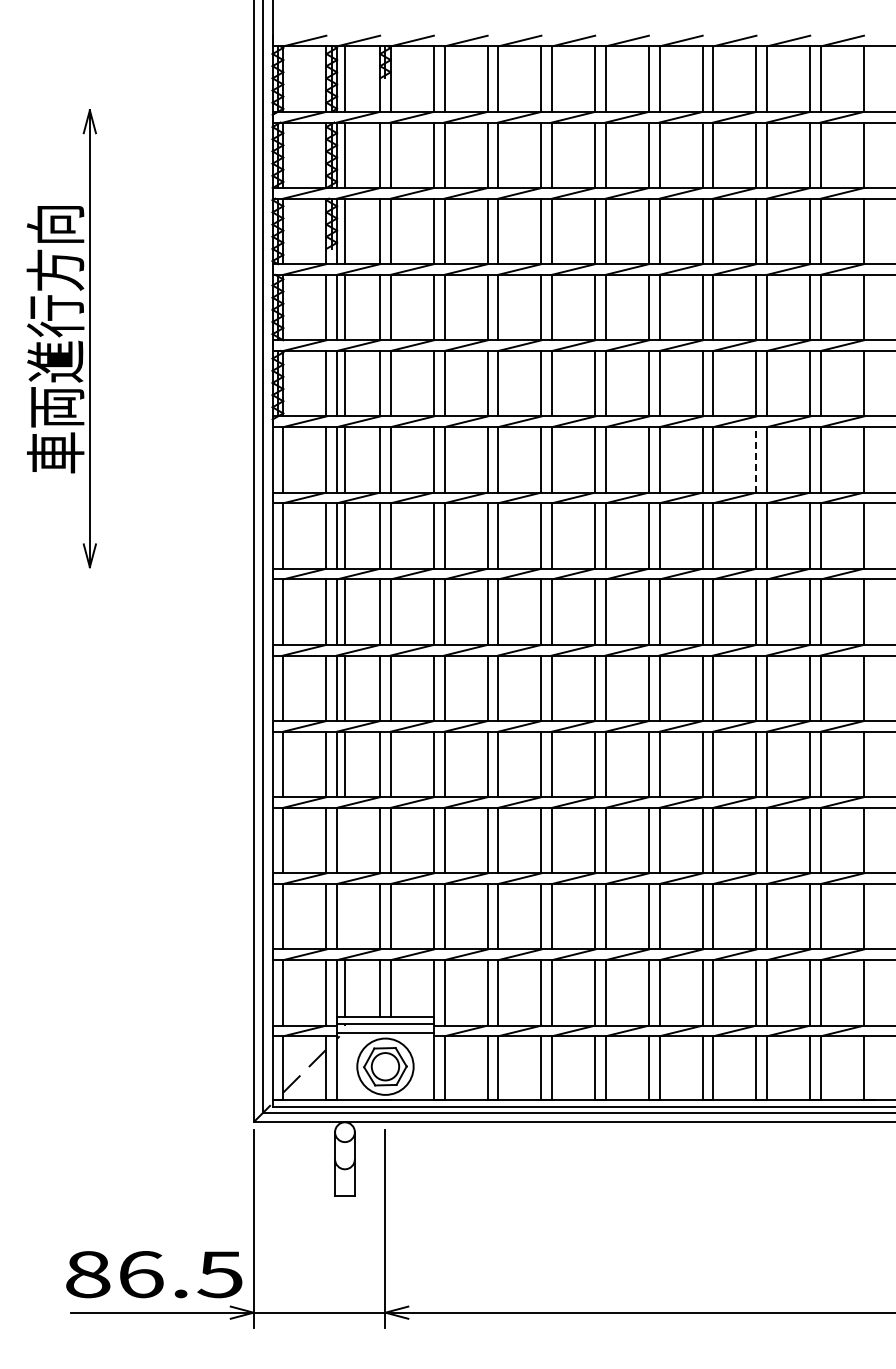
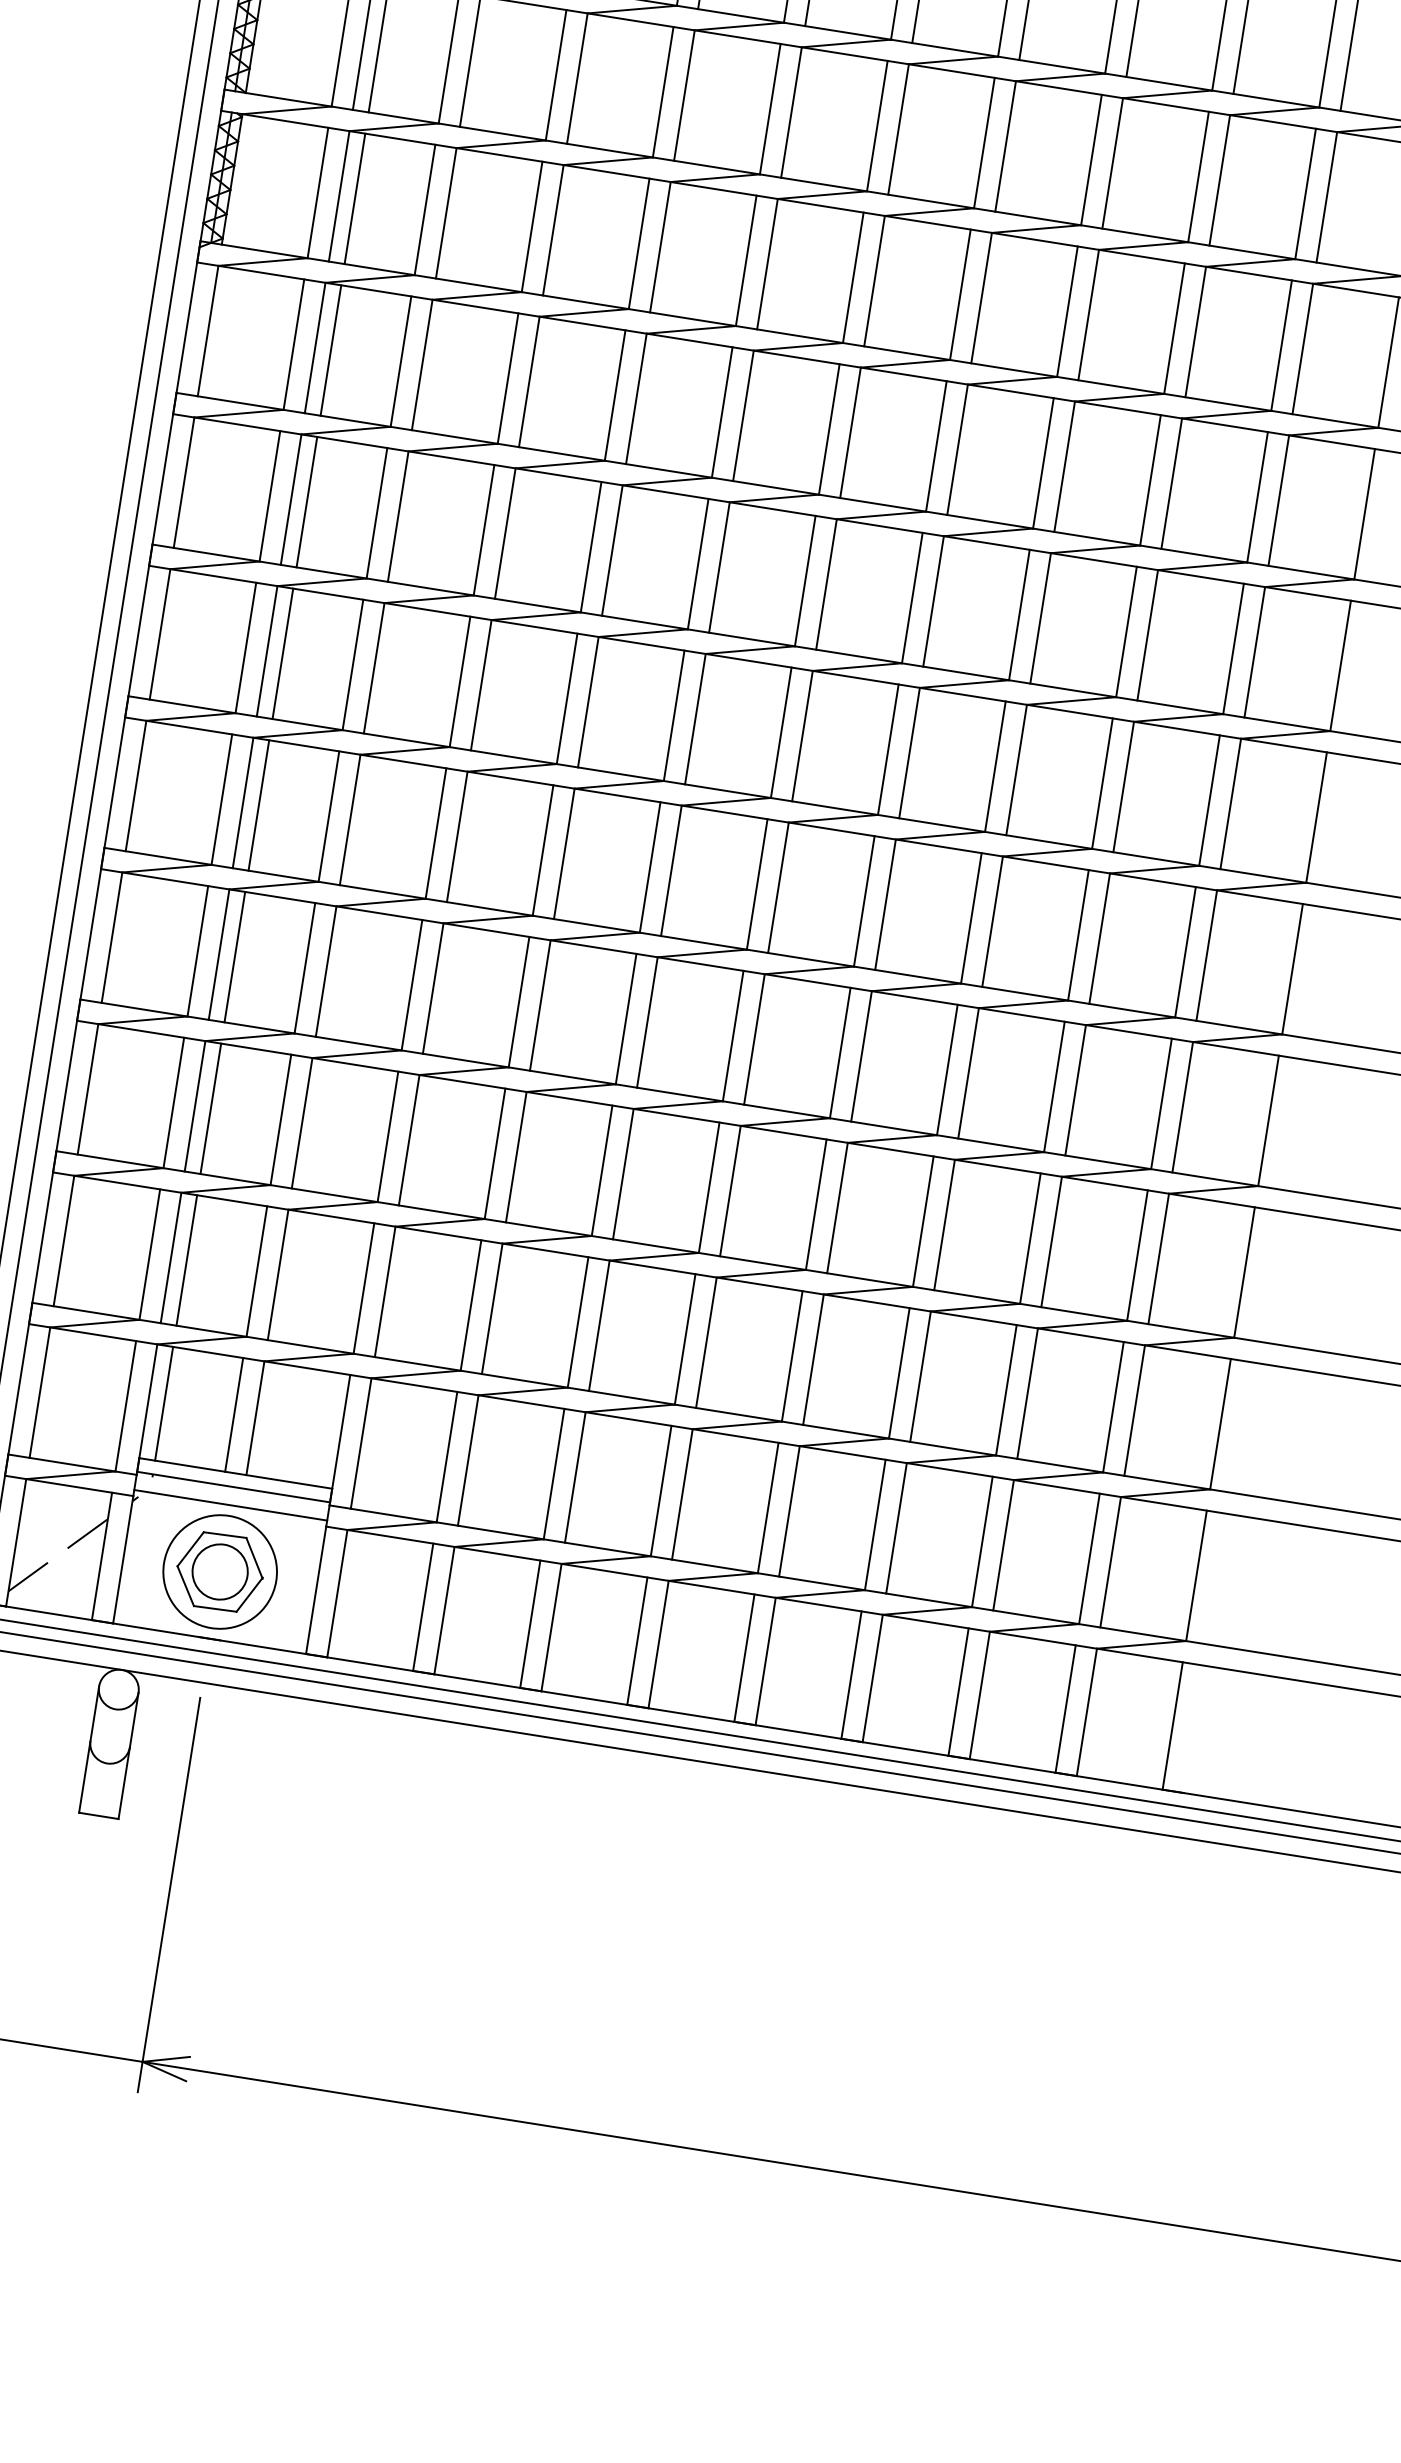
line: (756, 459) -> (1150, 479), dashed -> solid
line: (344, 840) -> (209, 1108), added
line: (344, 916) -> (185, 1259), added

